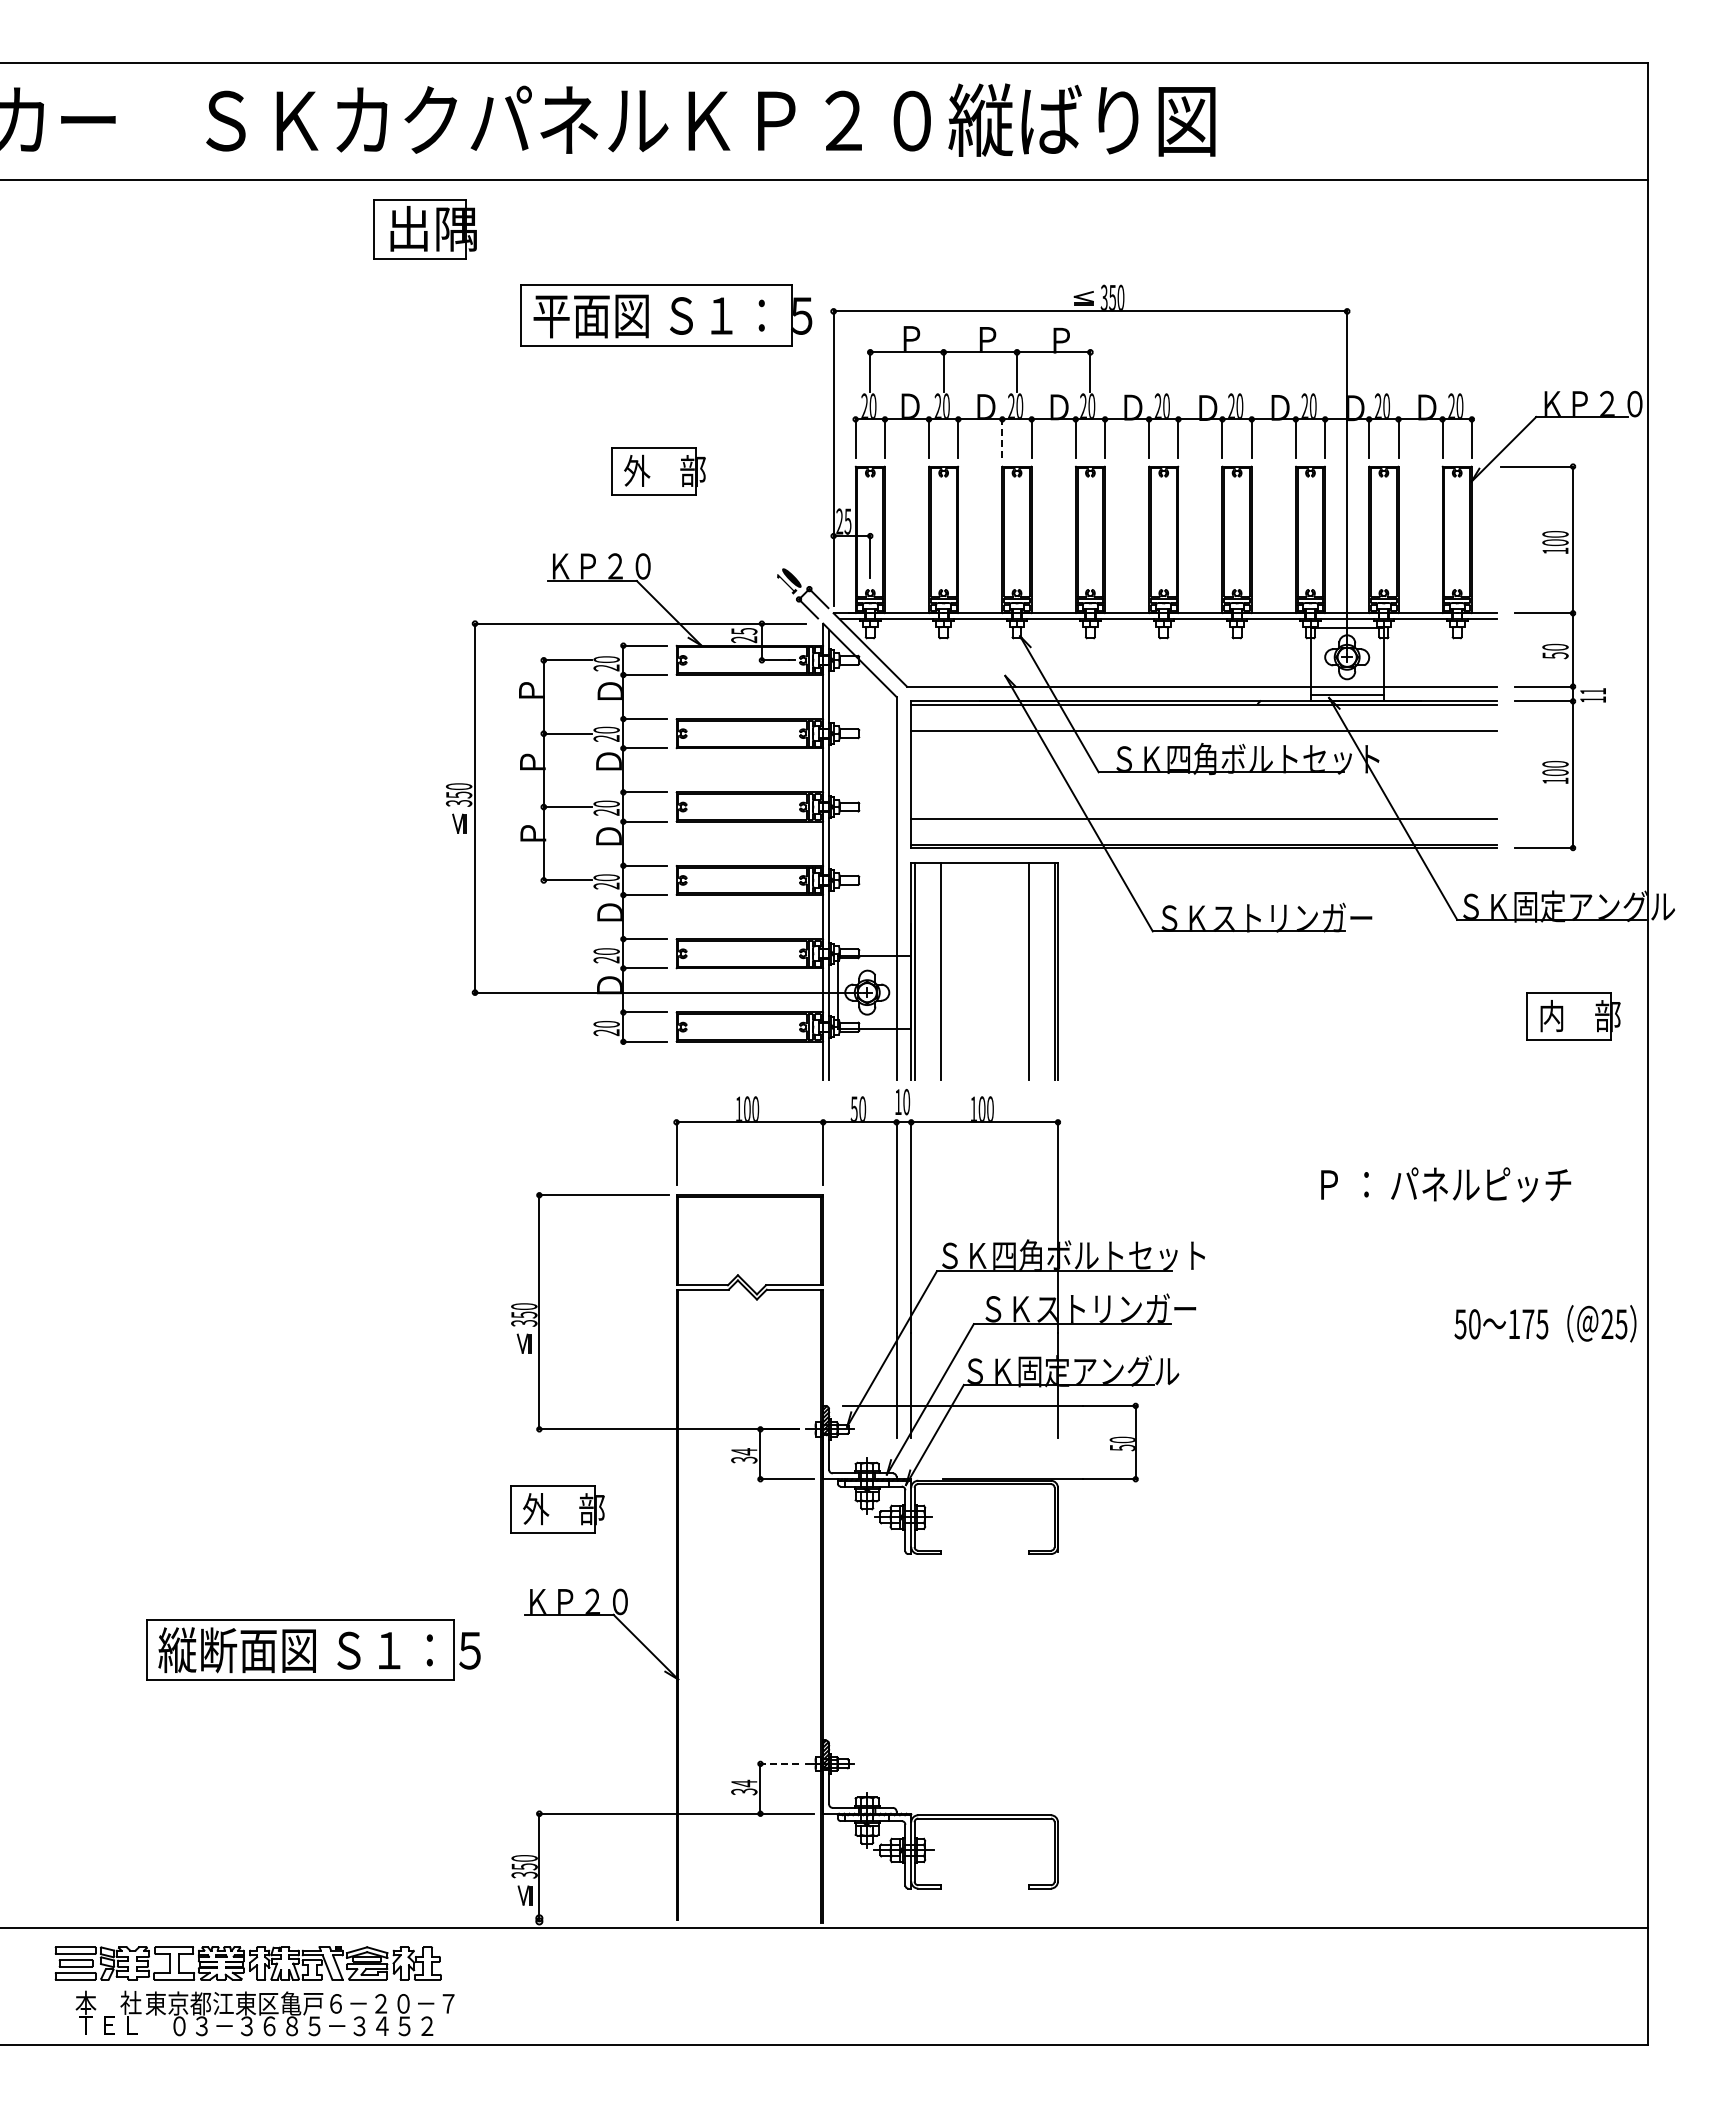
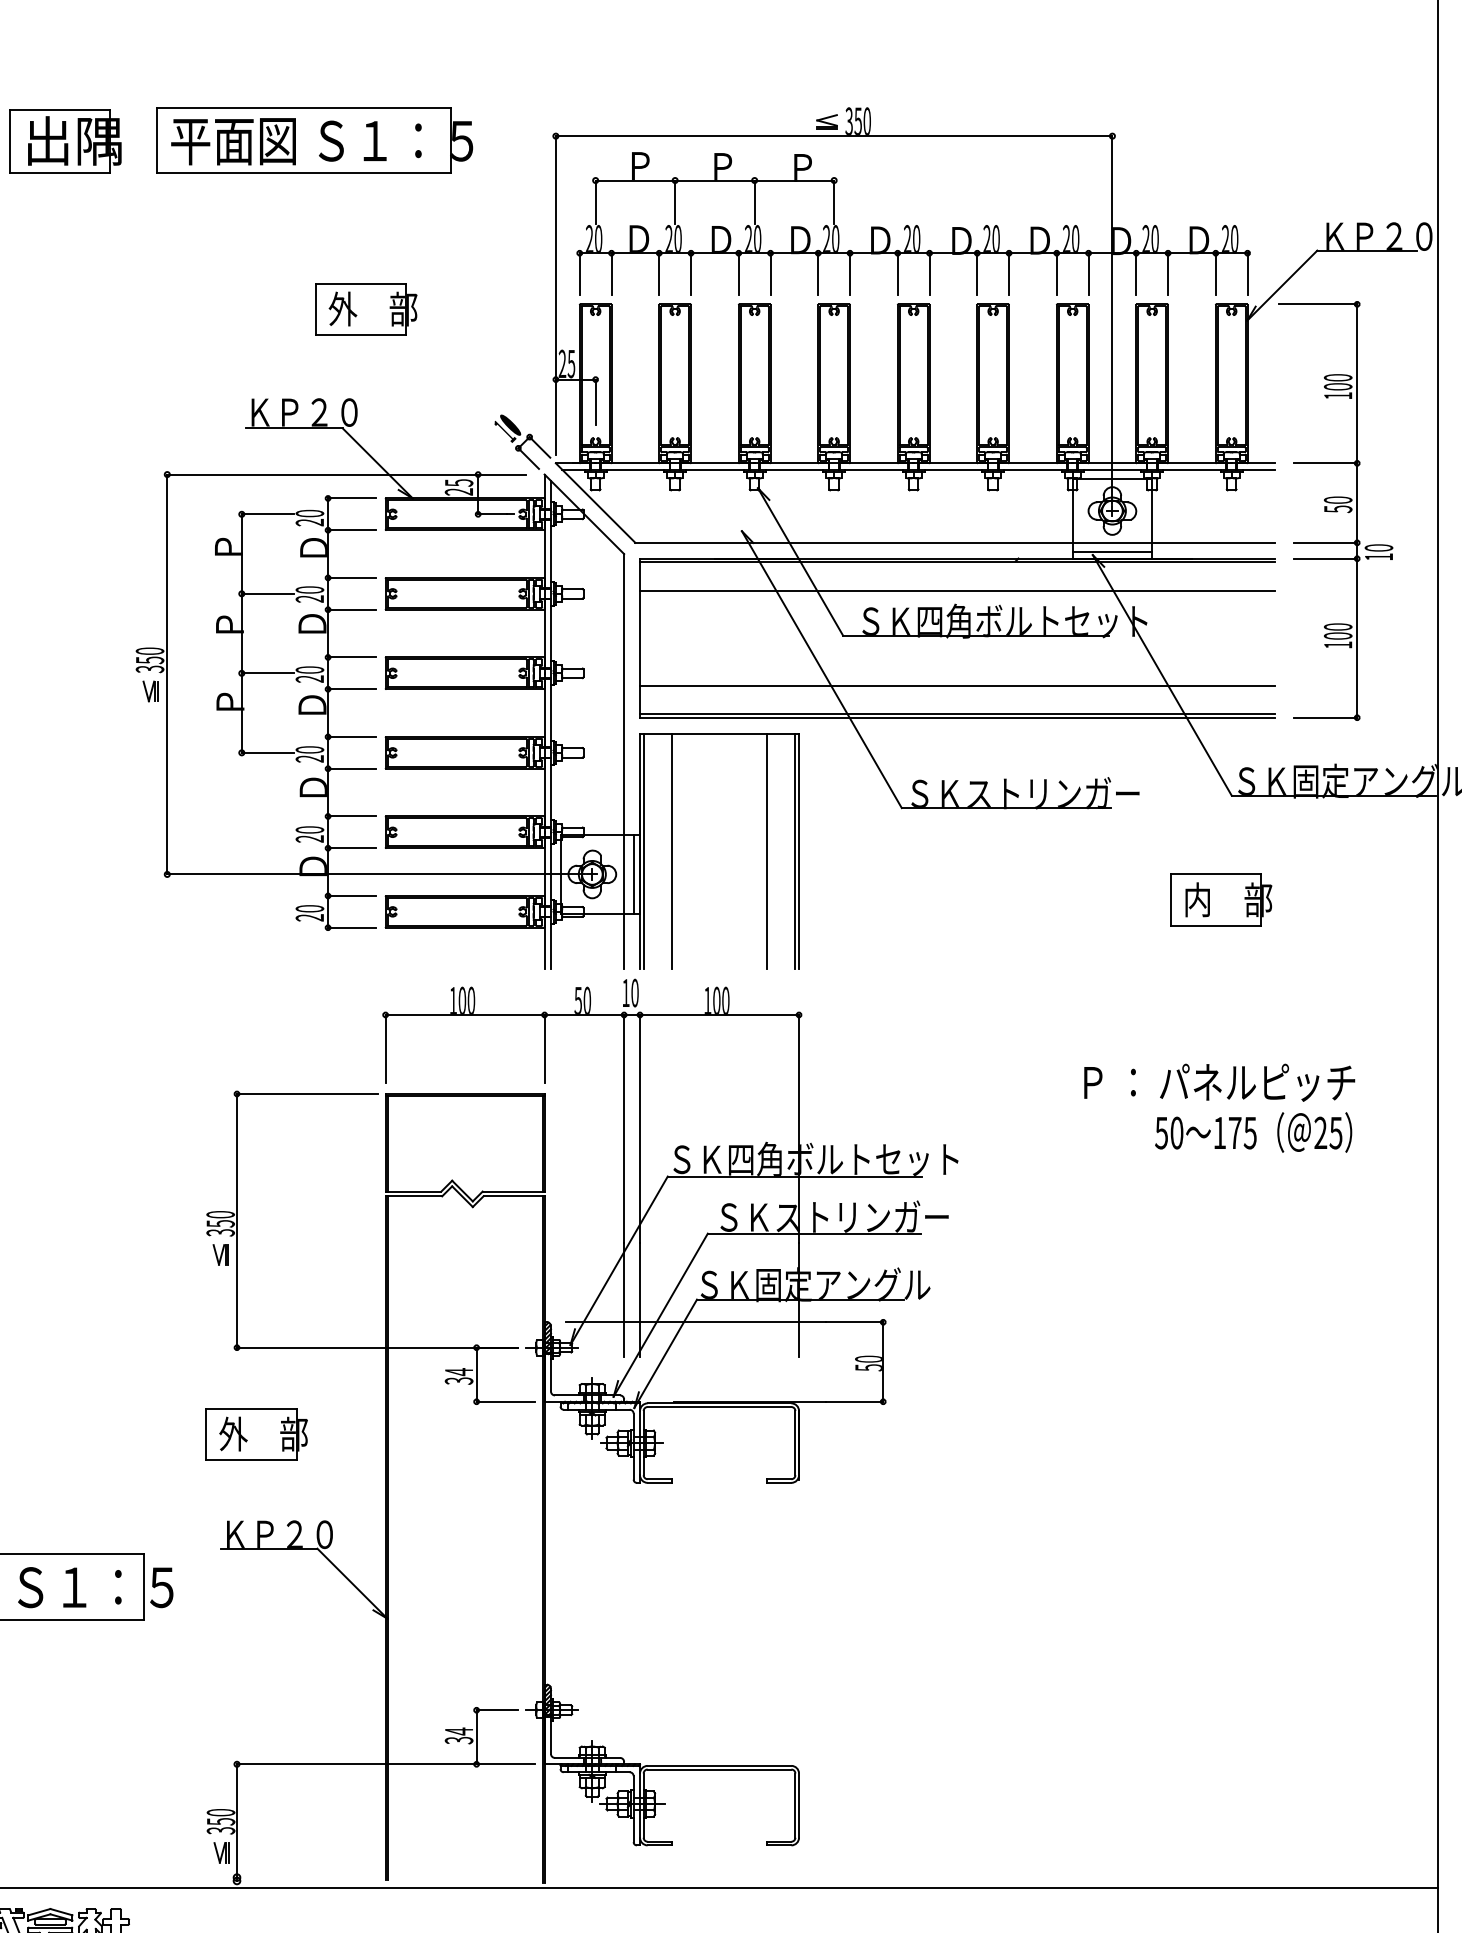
part: (424, 229) -> (64, 141), moved
part: (666, 315) -> (315, 140), moved
line: (1002, 438) -> (738, 273), dashed -> solid
text: (1593, 691) -> (1379, 548), 11 -> 10
line: (905, 992) -> (633, 874), added
part: (1573, 1016) -> (1221, 900), moved
text: (1545, 1323) -> (1253, 1132), moved
line: (779, 1763) -> (497, 1709), dashed -> solid

